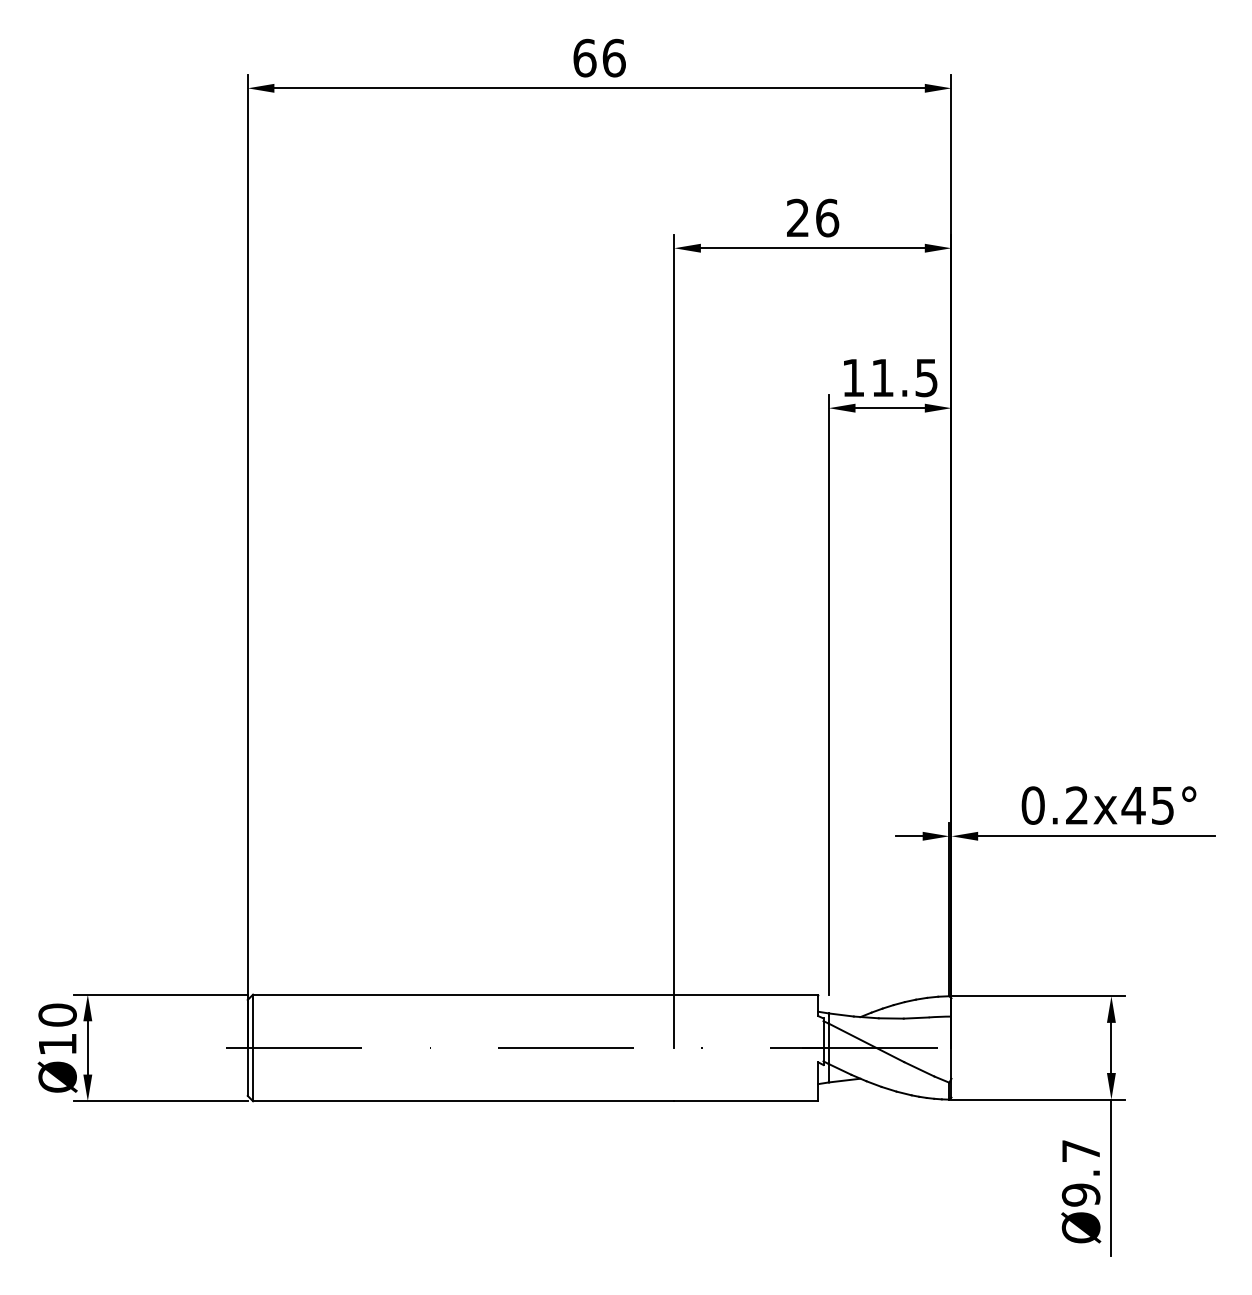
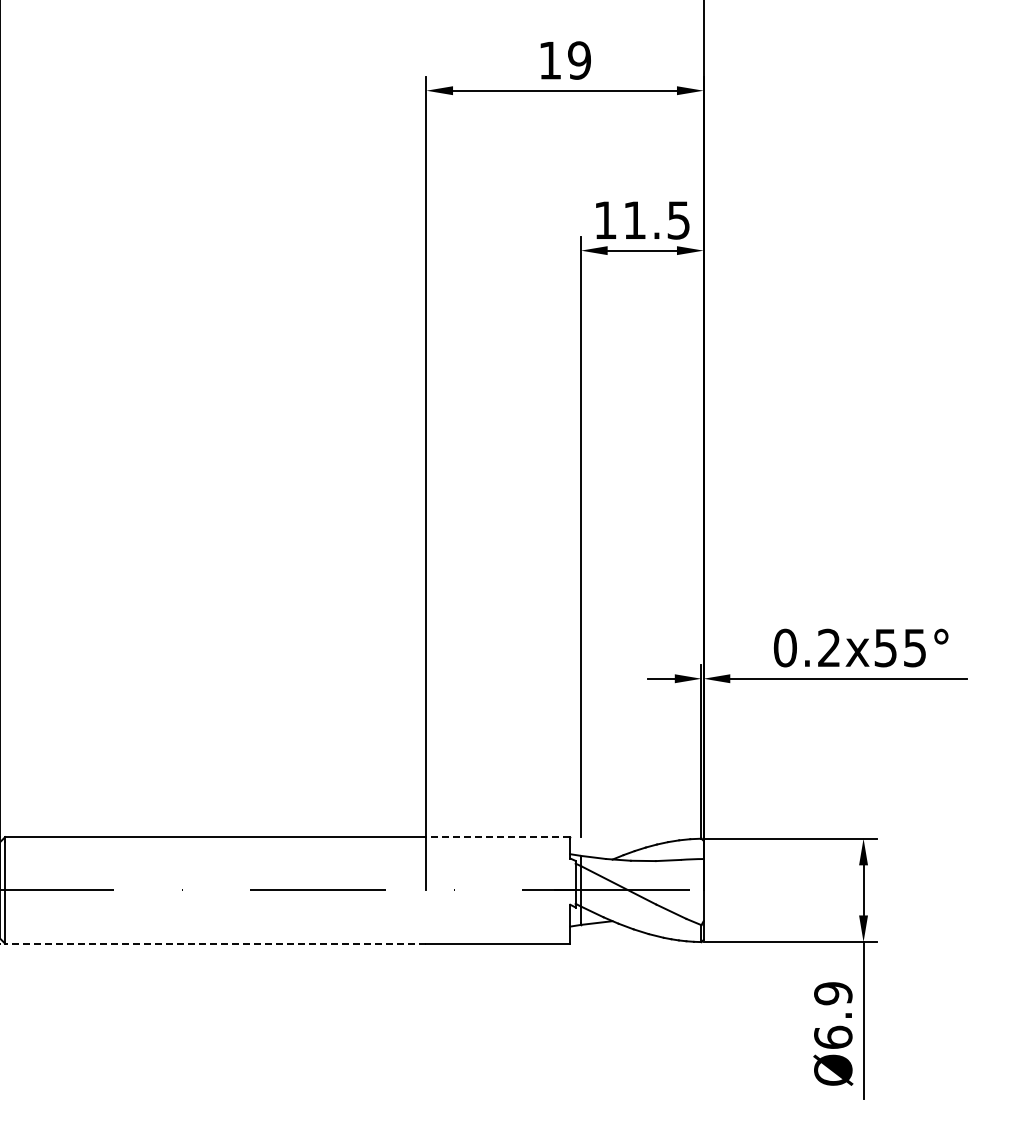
text: (813, 217) -> (565, 59), 26 -> 19
text: (1133, 805) -> (885, 647), 0.2x45° -> 0.2x55°
line: (746, 994) -> (498, 836), solid -> dashed
line: (463, 1101) -> (215, 943), solid -> dashed
text: (1080, 1172) -> (832, 1014), Ø9.7 -> Ø6.9

